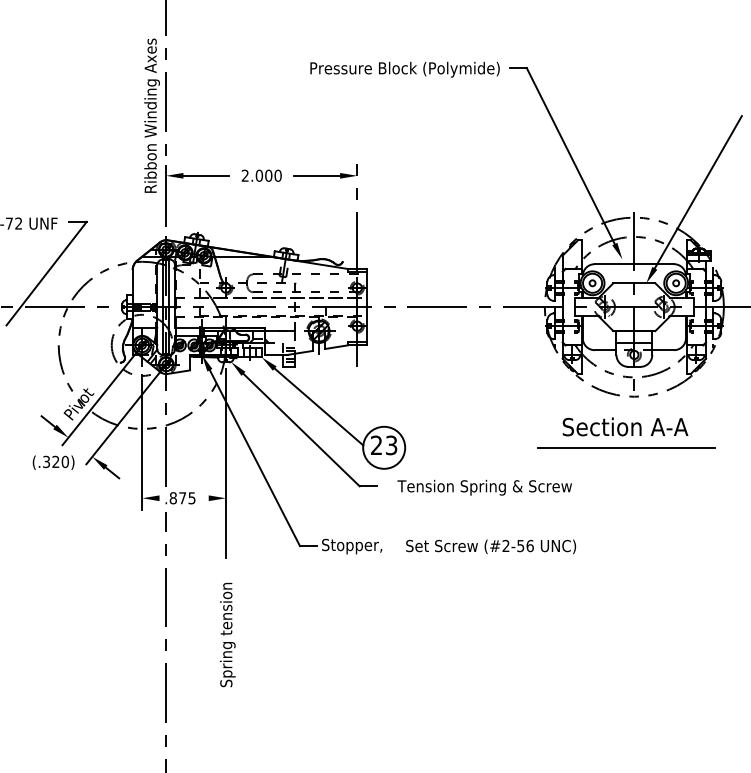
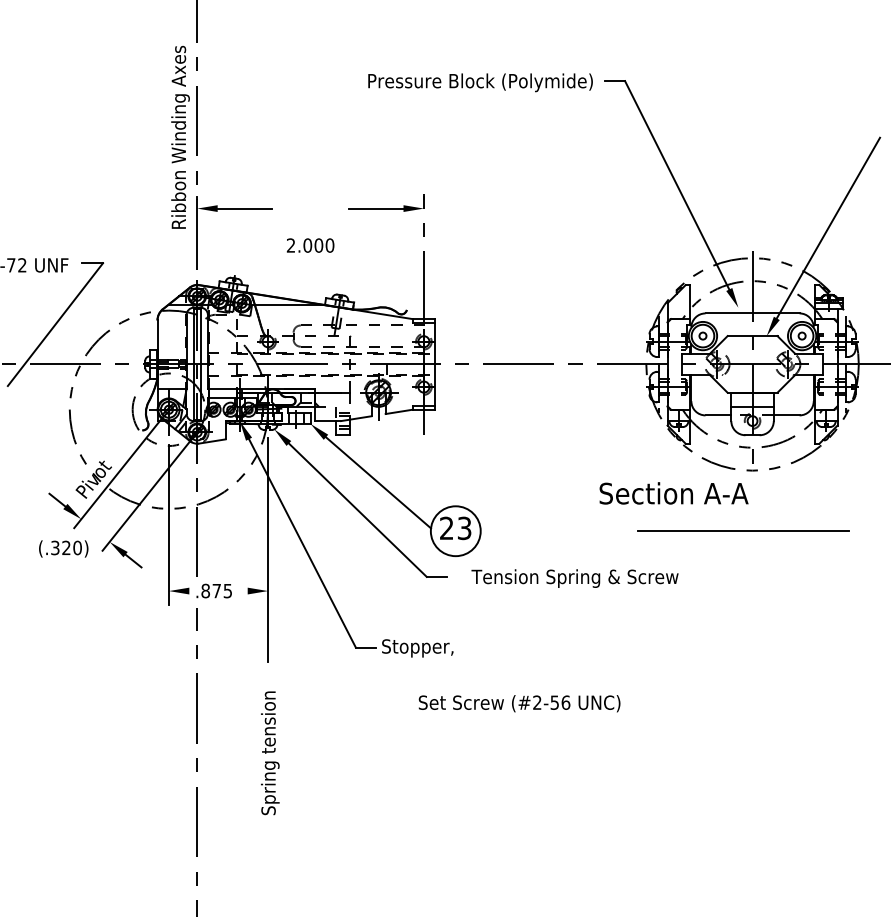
text: (261, 175) -> (310, 245), moved
text: (625, 426) -> (673, 493), moved
text: (491, 546) -> (519, 703), moved

